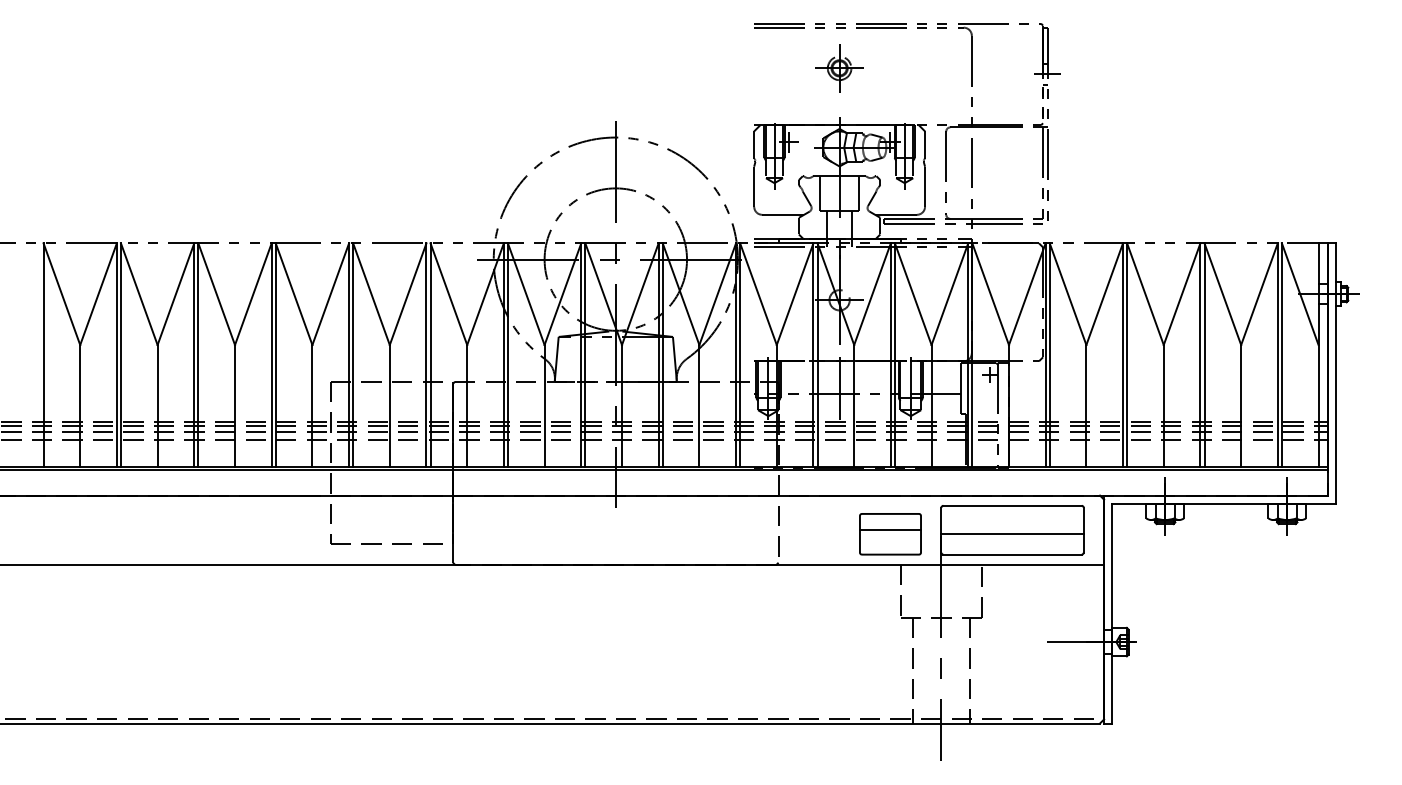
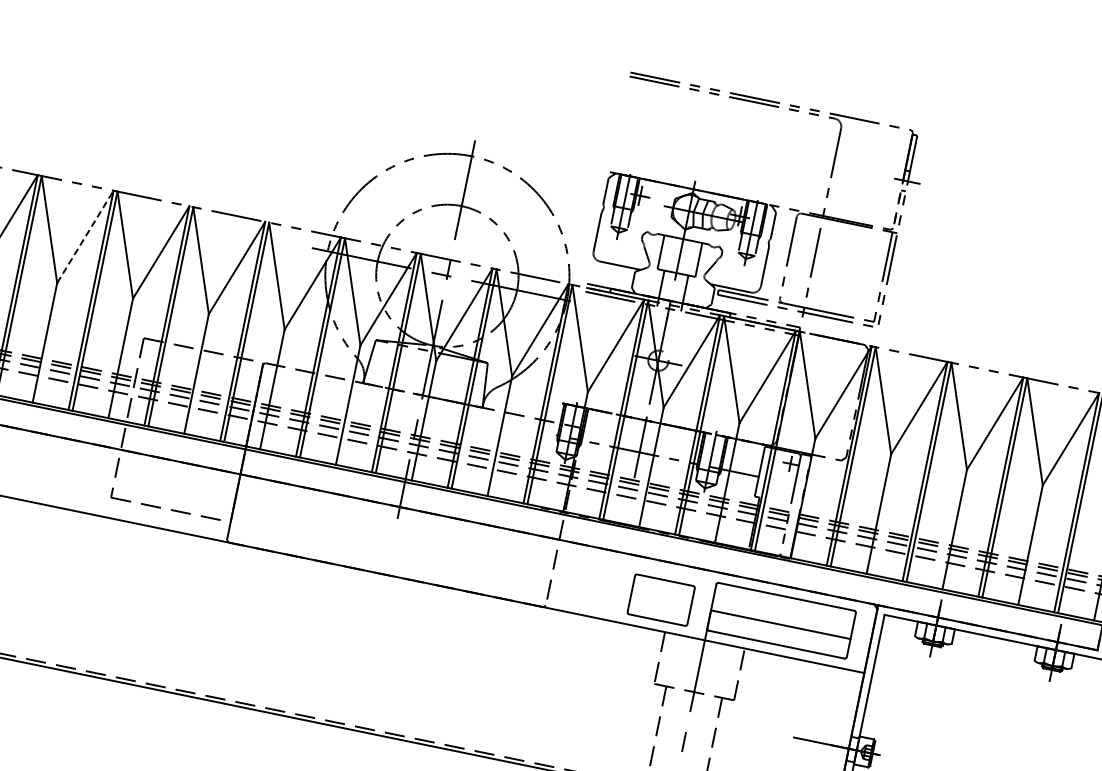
part: (839, 68) -> (704, 133), removed
line: (253, 293) -> (85, 236), solid -> dashed
line: (890, 530) -> (662, 596), removed

